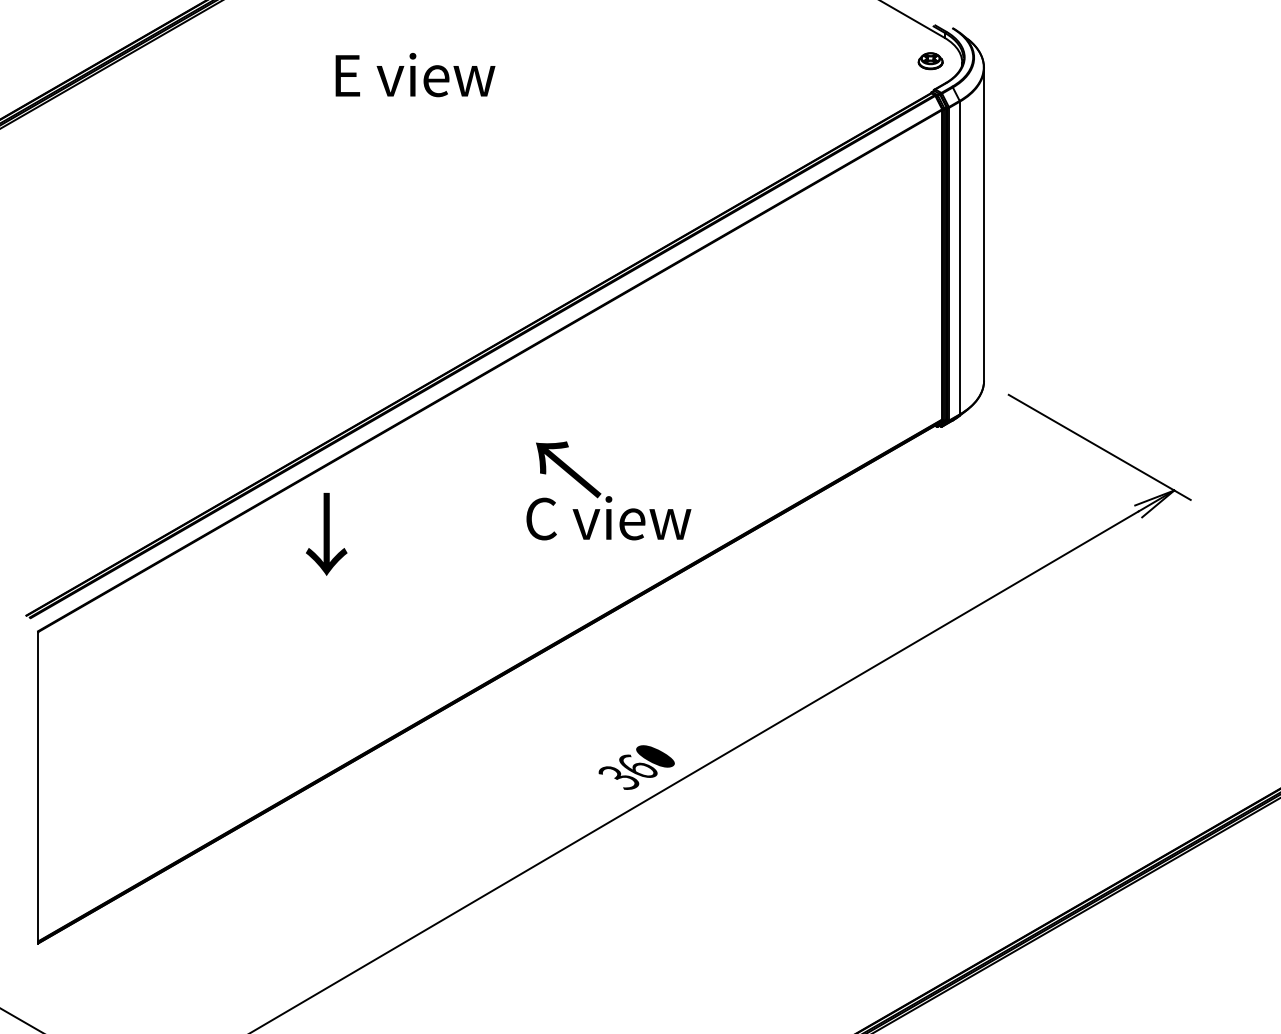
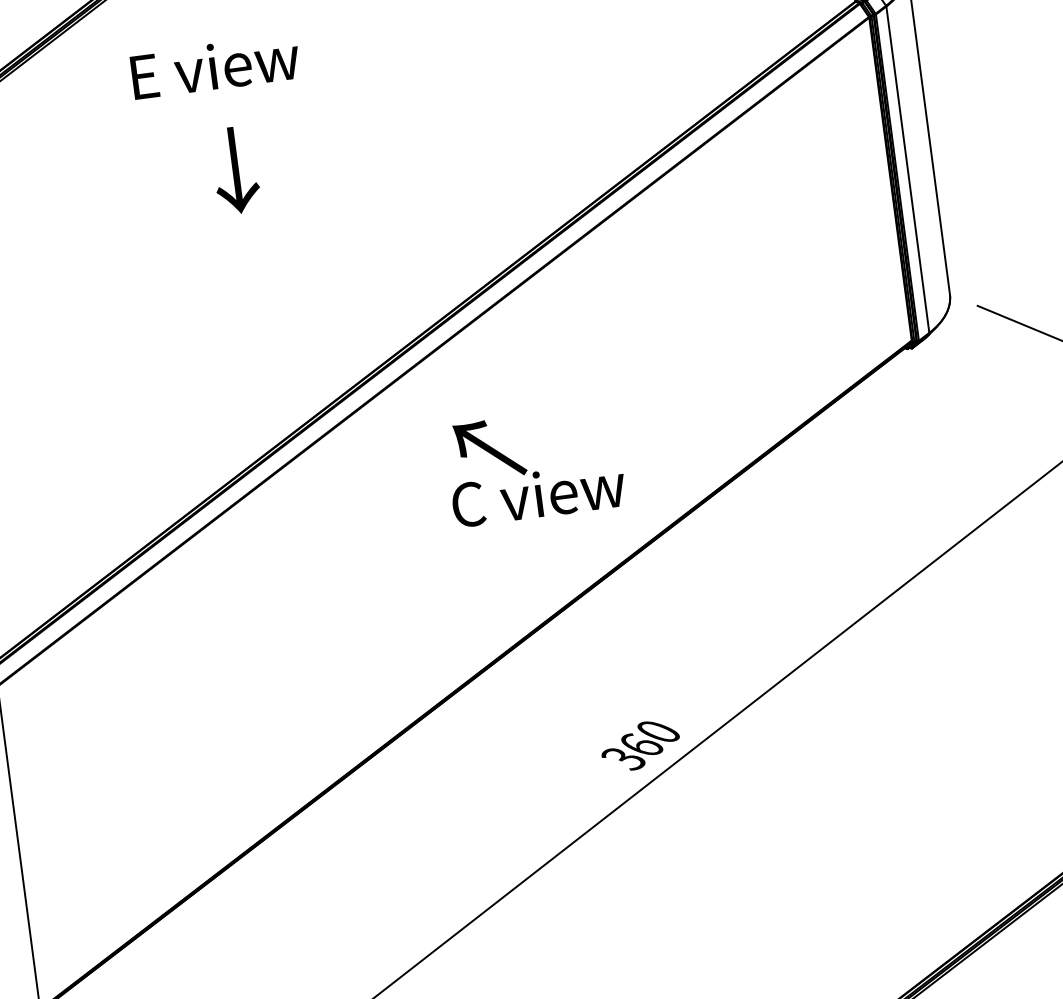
text: (415, 75) -> (215, 67), moved
text: (608, 490) -> (534, 465), moved
text: (326, 534) -> (235, 170), moved

